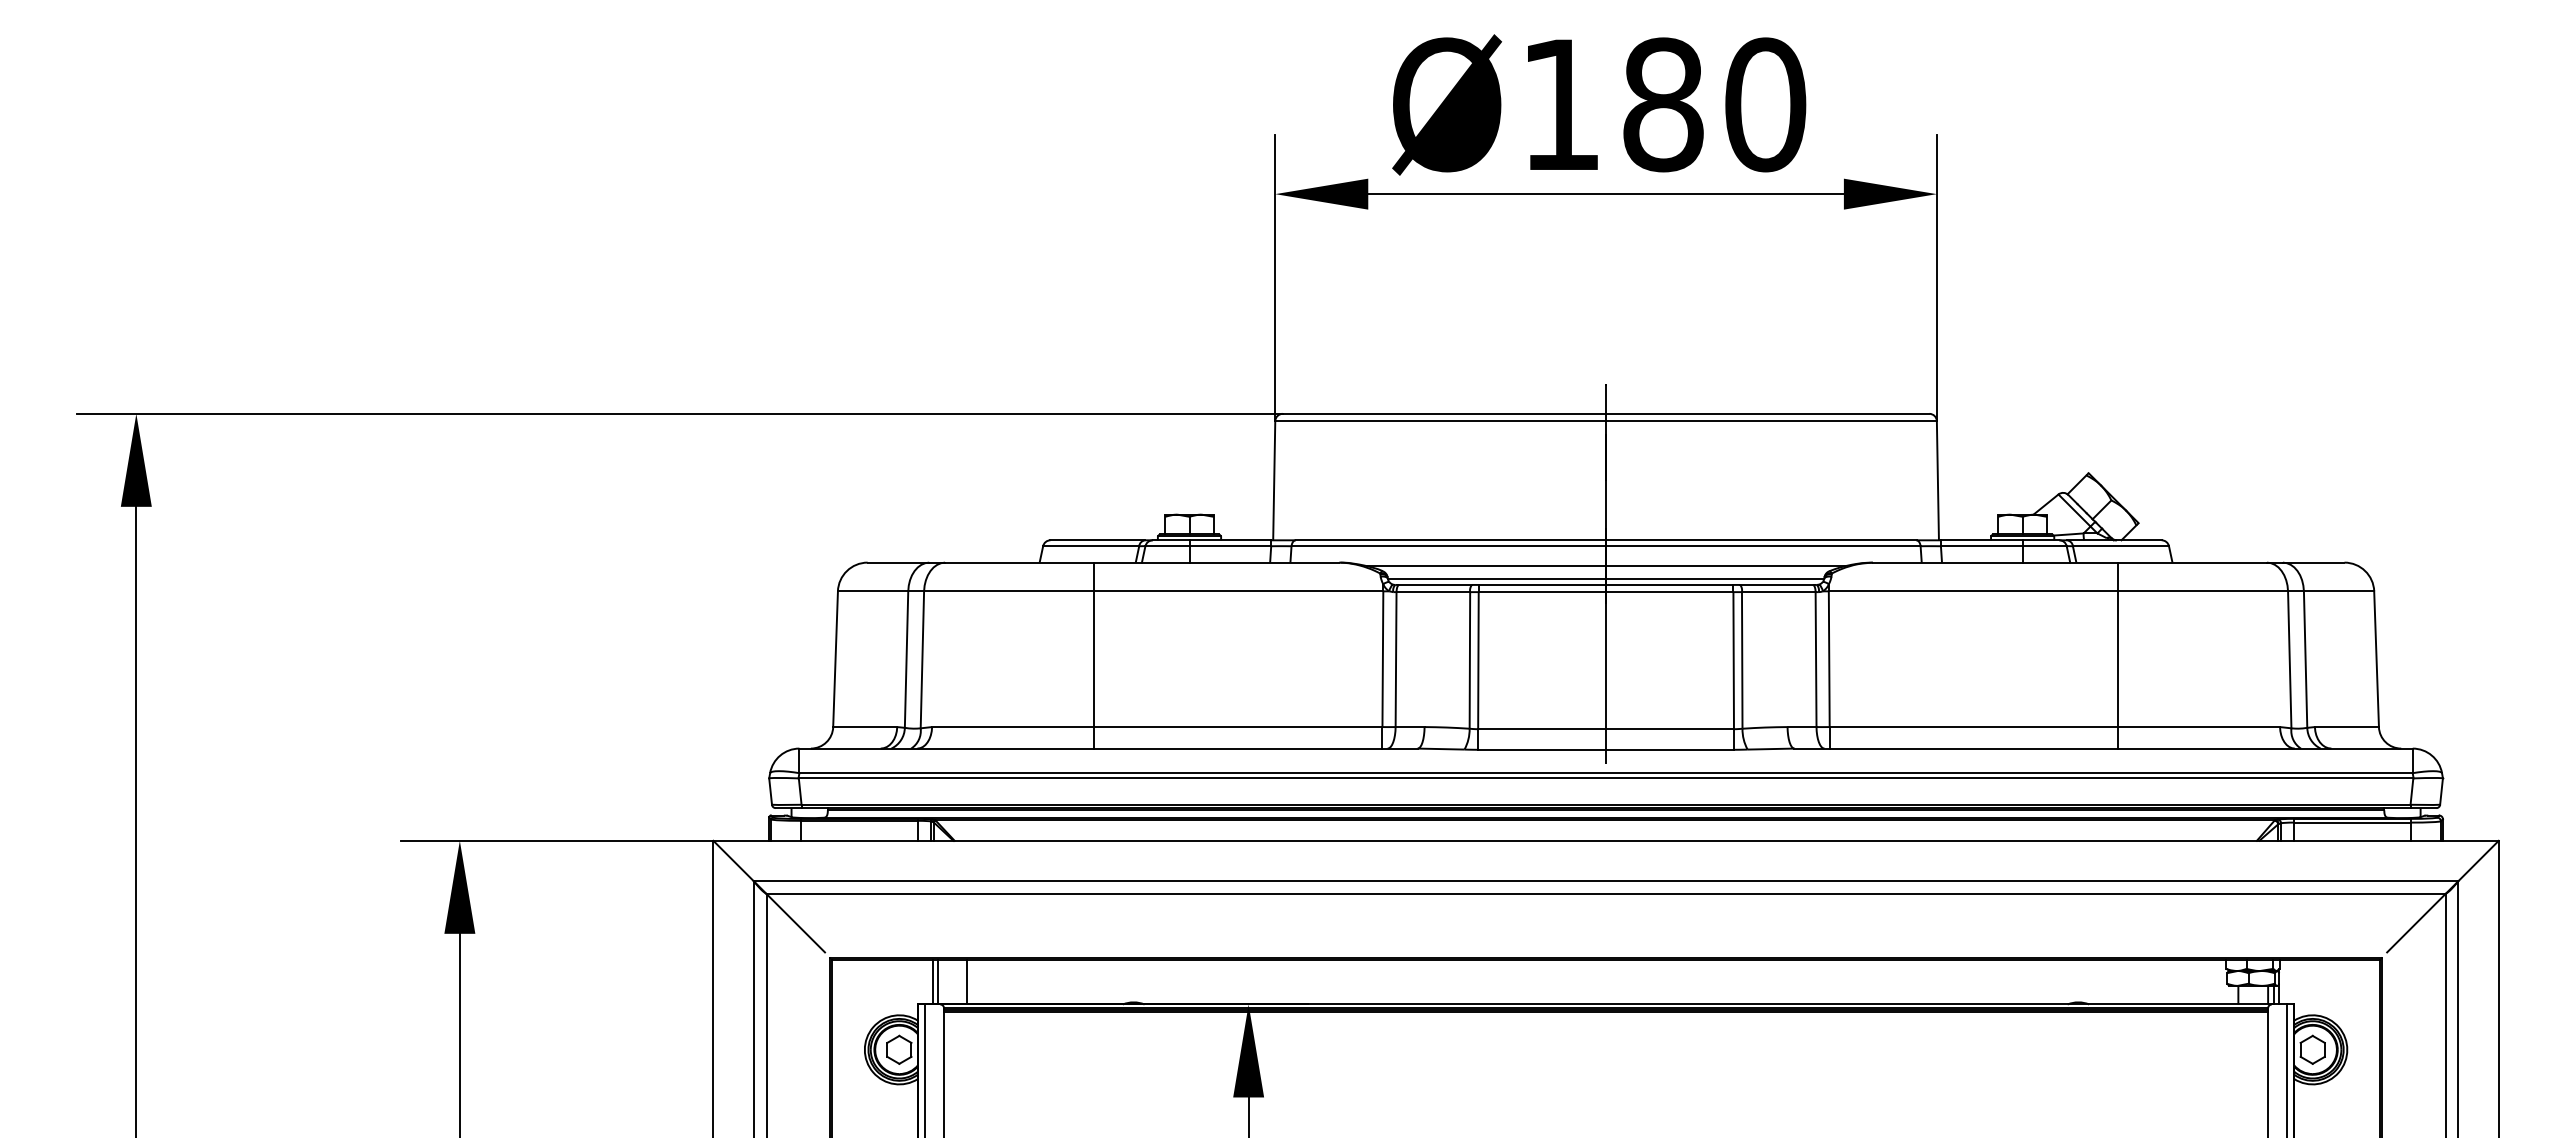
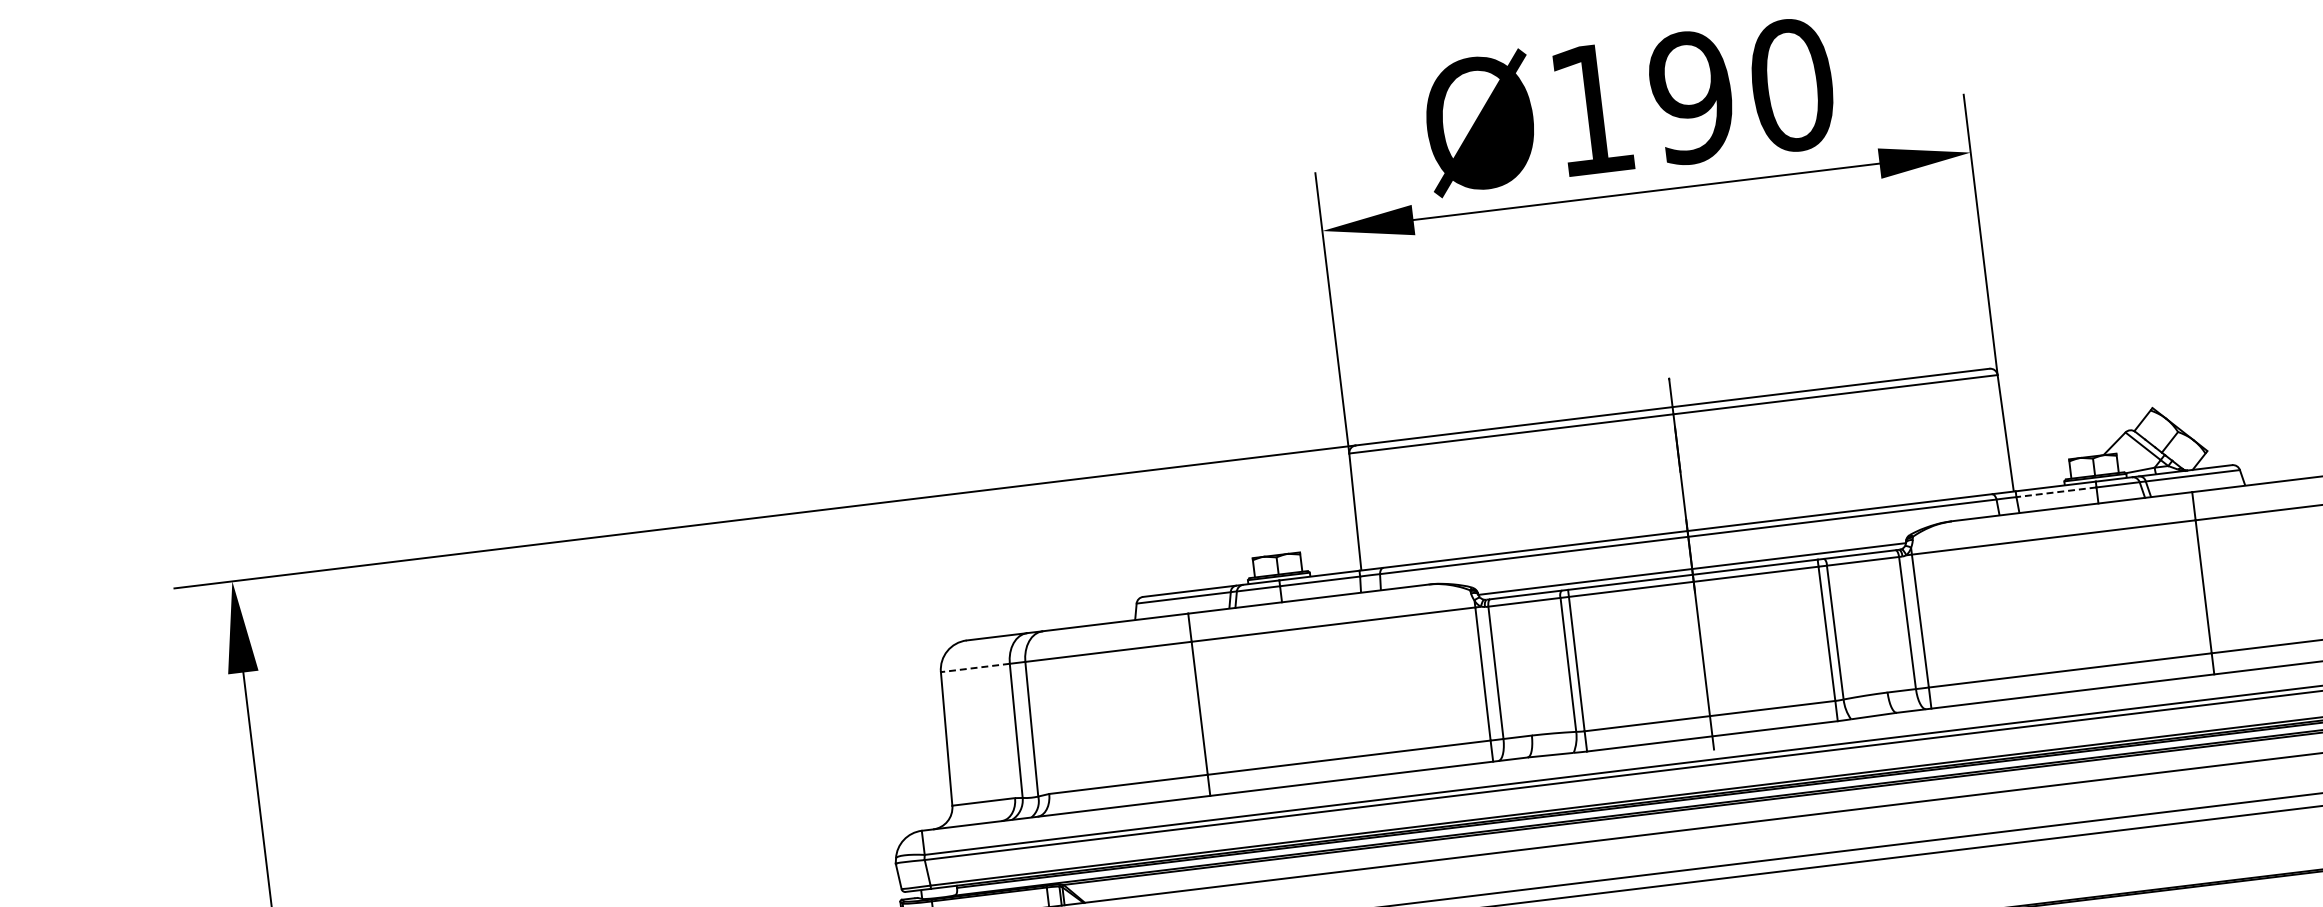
text: (1662, 104) -> (1691, 97), Ø180 -> Ø190
line: (1981, 546) -> (2056, 492), solid -> dashed
line: (1606, 566) -> (1691, 556), removed
line: (872, 591) -> (974, 668), solid -> dashed

